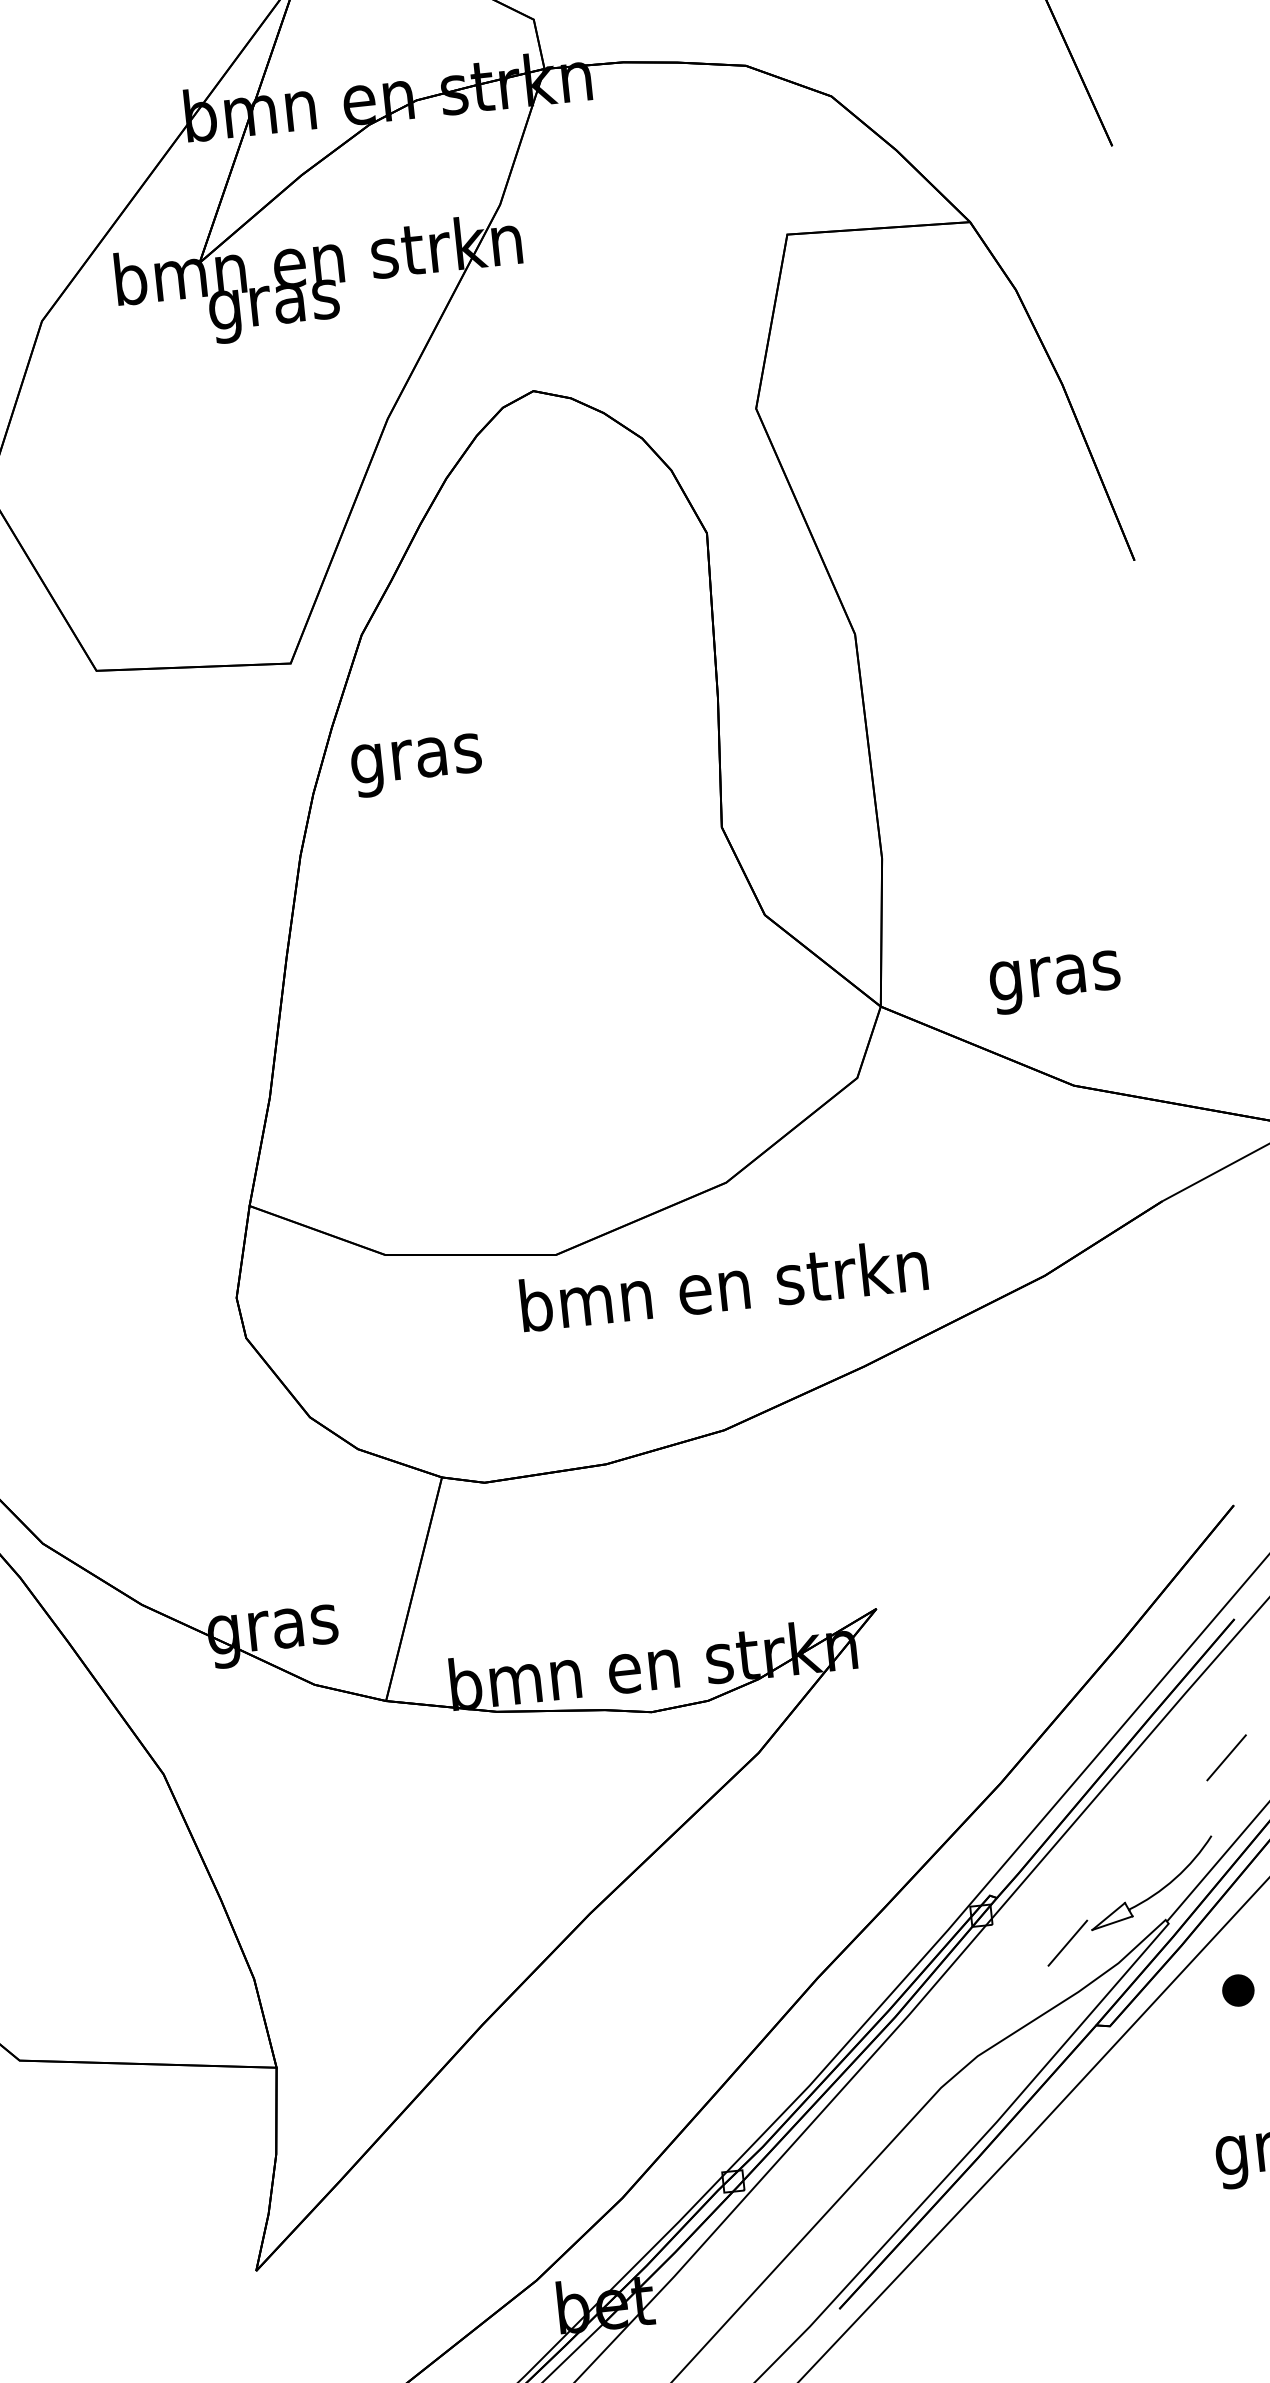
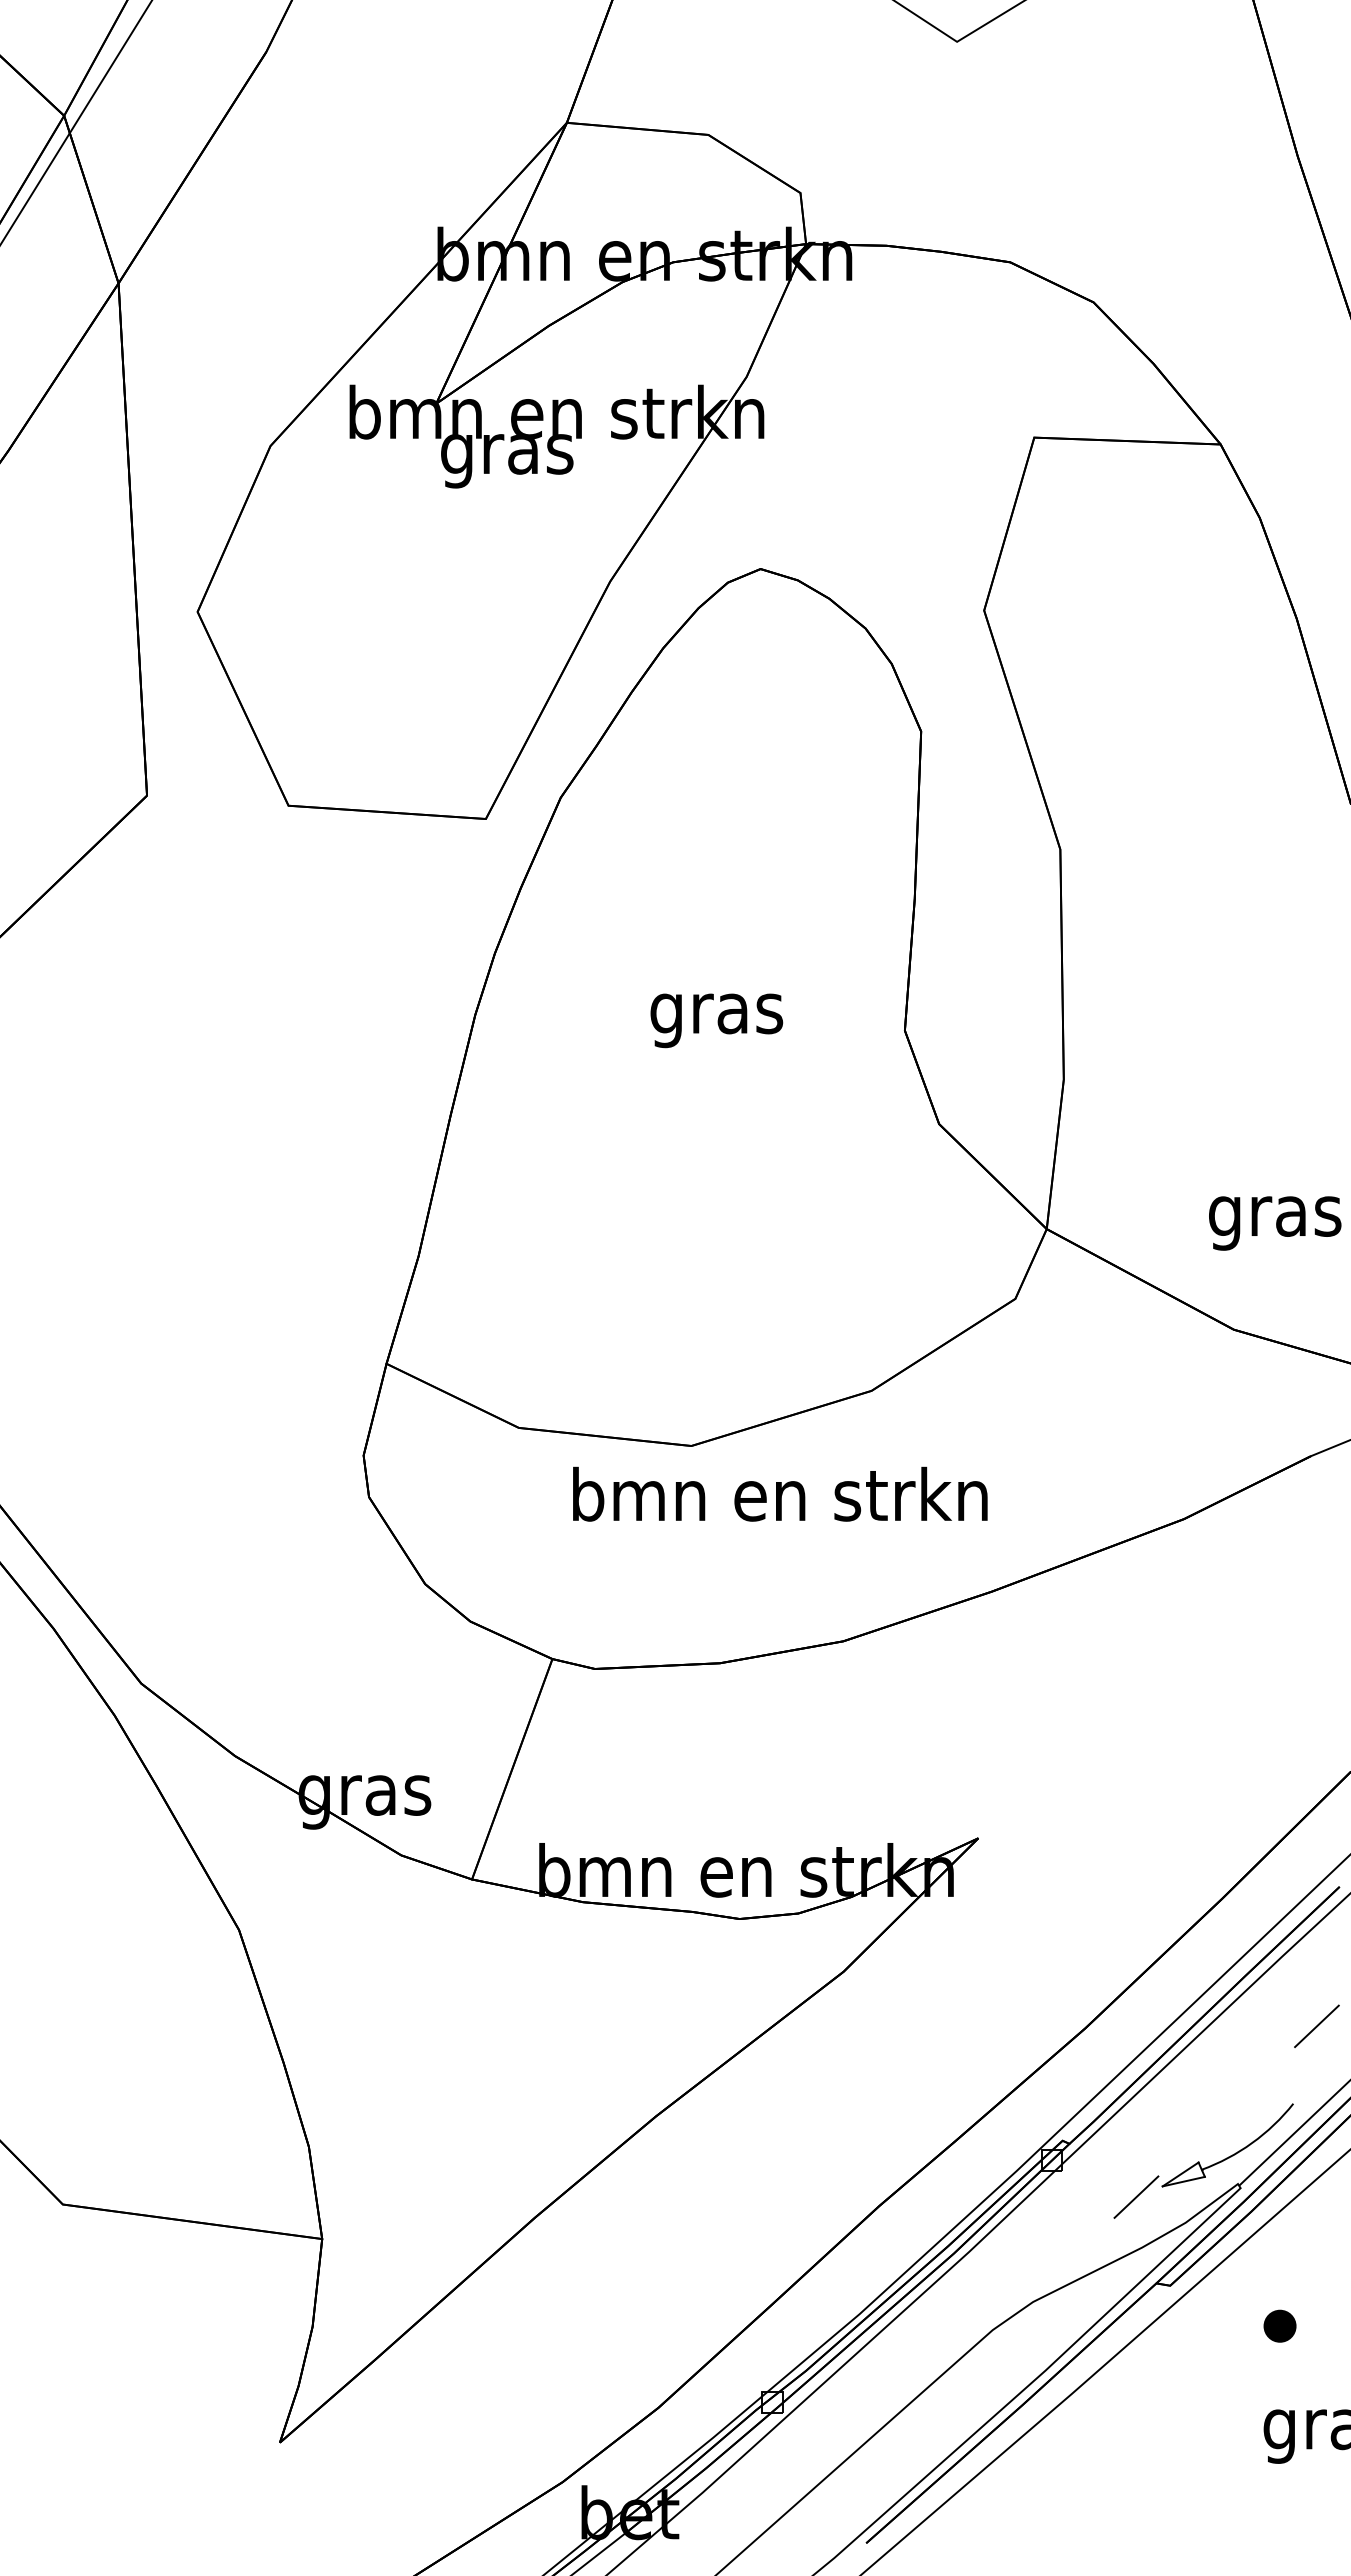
text: (416, 765) -> (716, 1020), moved
text: (1055, 982) -> (1275, 1223), moved
text: (724, 1284) -> (780, 1493), moved
part: (1237, 1989) -> (1279, 2325), moved

